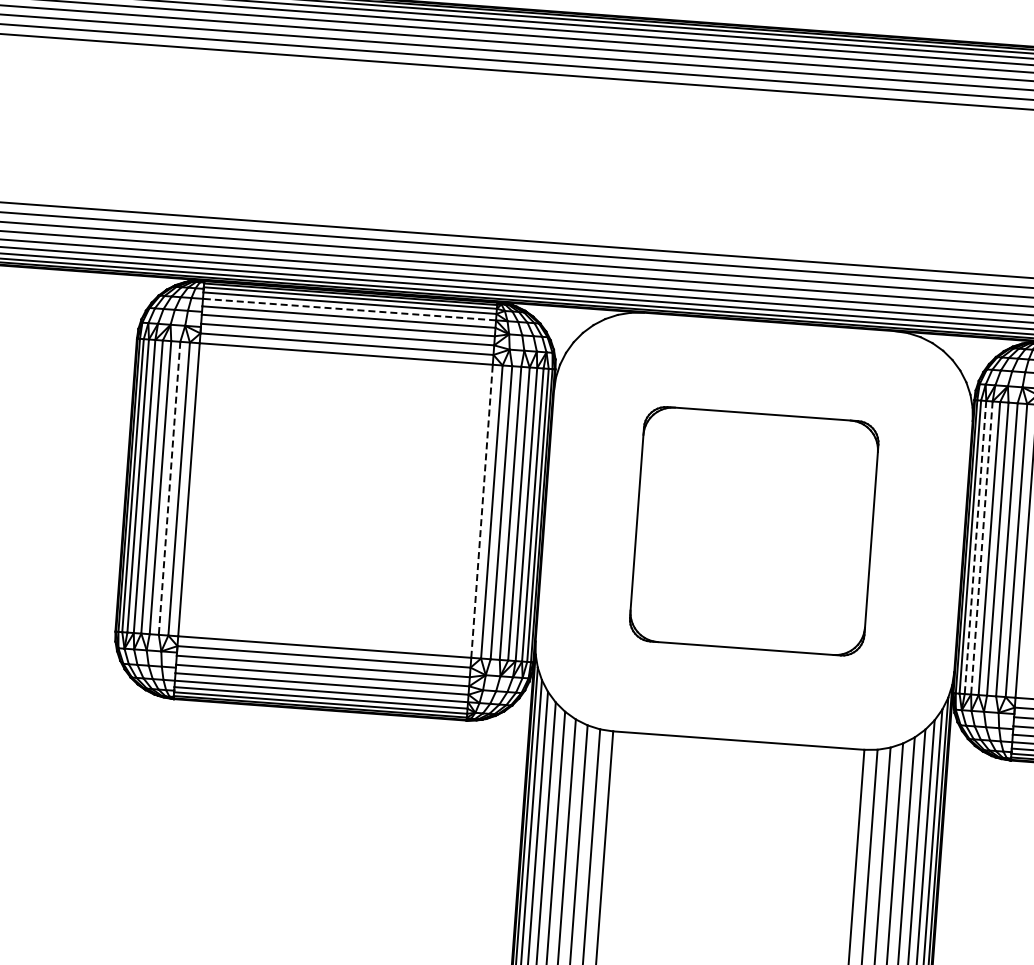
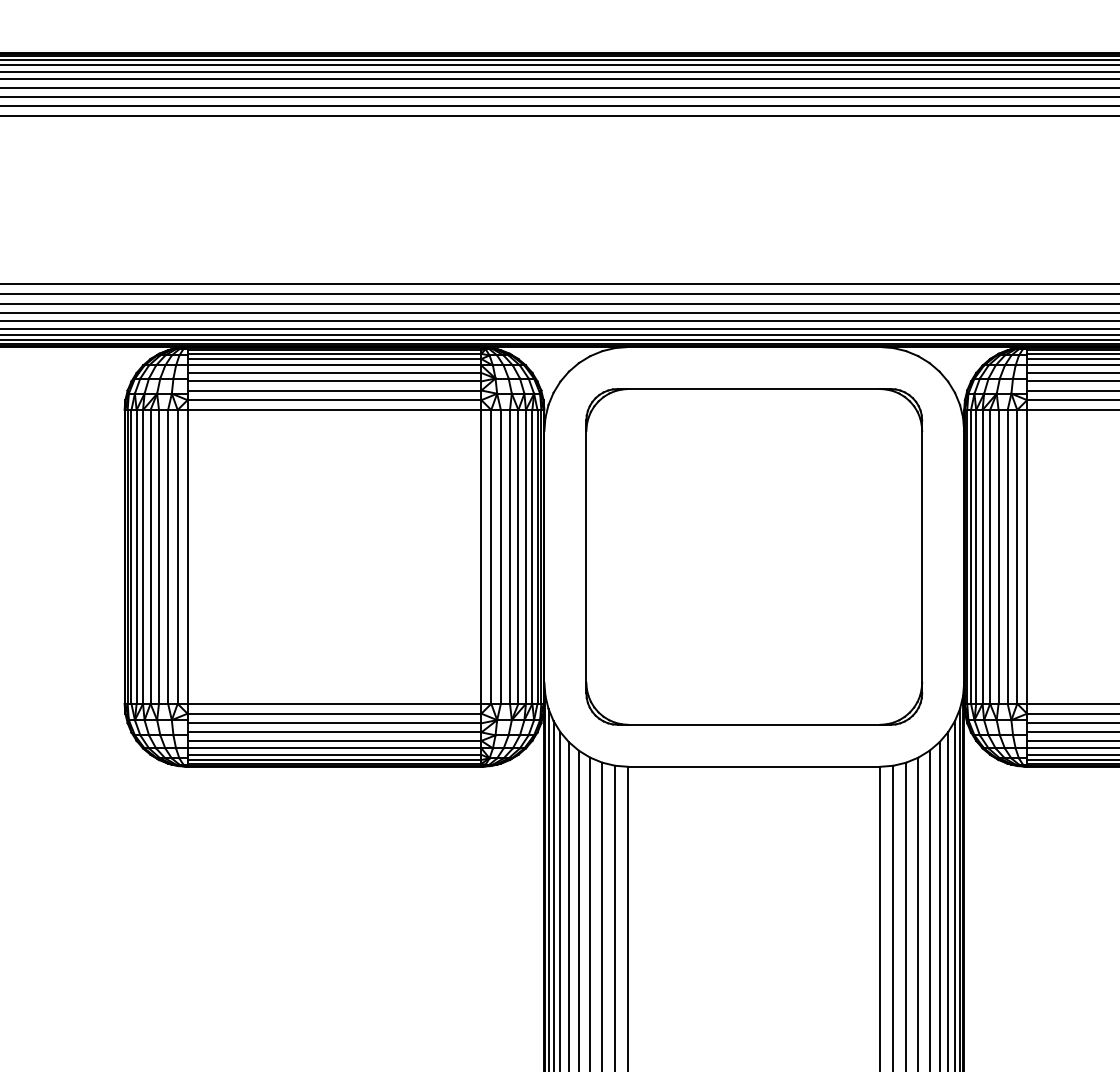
line: (349, 309) -> (334, 365), dashed -> solid
line: (169, 487) -> (168, 556), dashed -> solid
line: (482, 510) -> (481, 556), dashed -> solid
part: (754, 530) -> (754, 556), size x1.43
line: (975, 547) -> (976, 556), dashed -> solid
line: (981, 547) -> (982, 556), dashed -> solid

